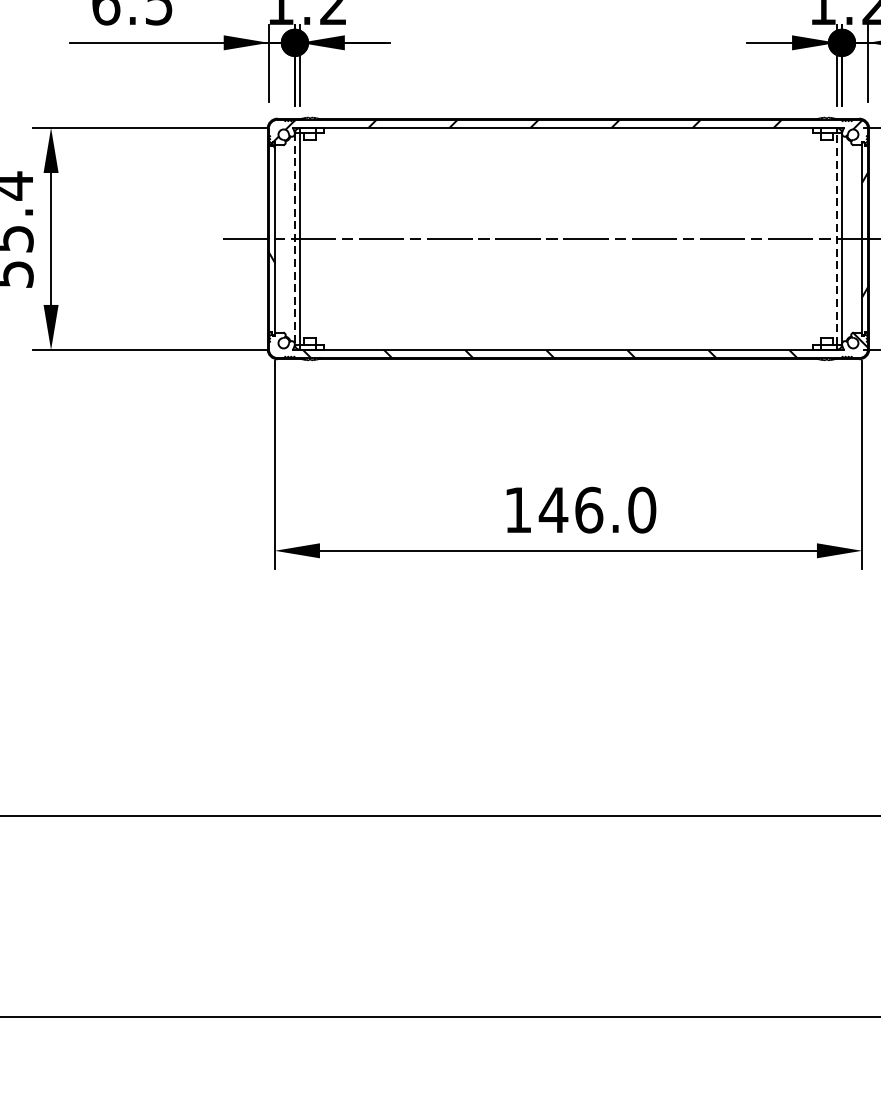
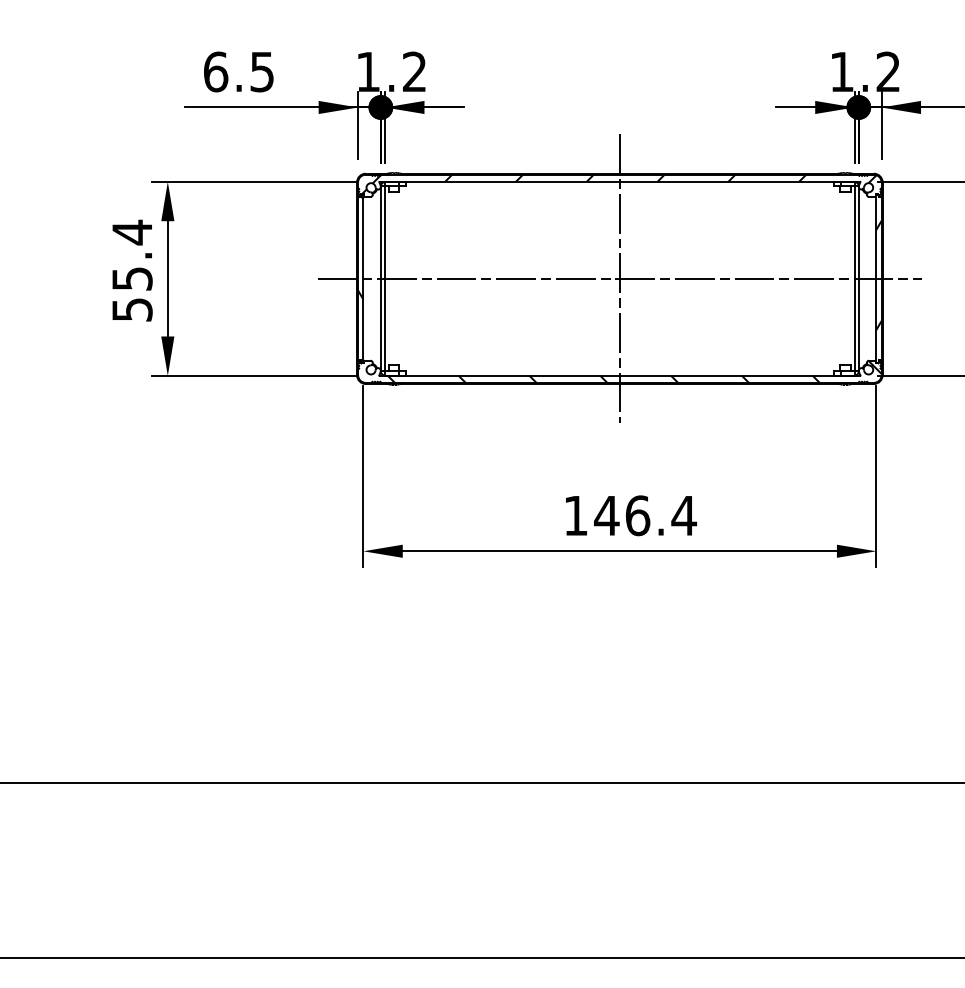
line: (294, 238) -> (380, 278), dashed -> solid
line: (568, 238) -> (619, 278), added
line: (837, 238) -> (854, 278), dashed -> solid
text: (642, 509) -> (684, 515), 146.0 -> 146.4

